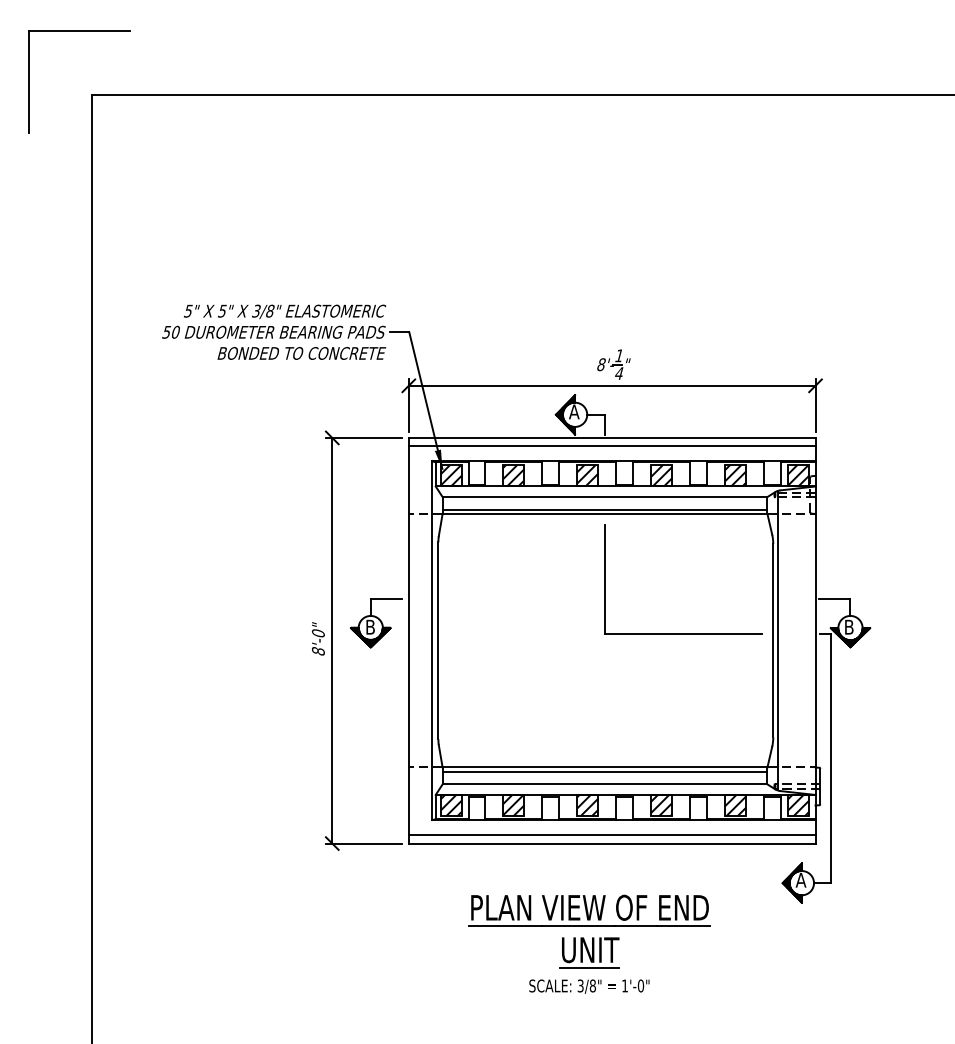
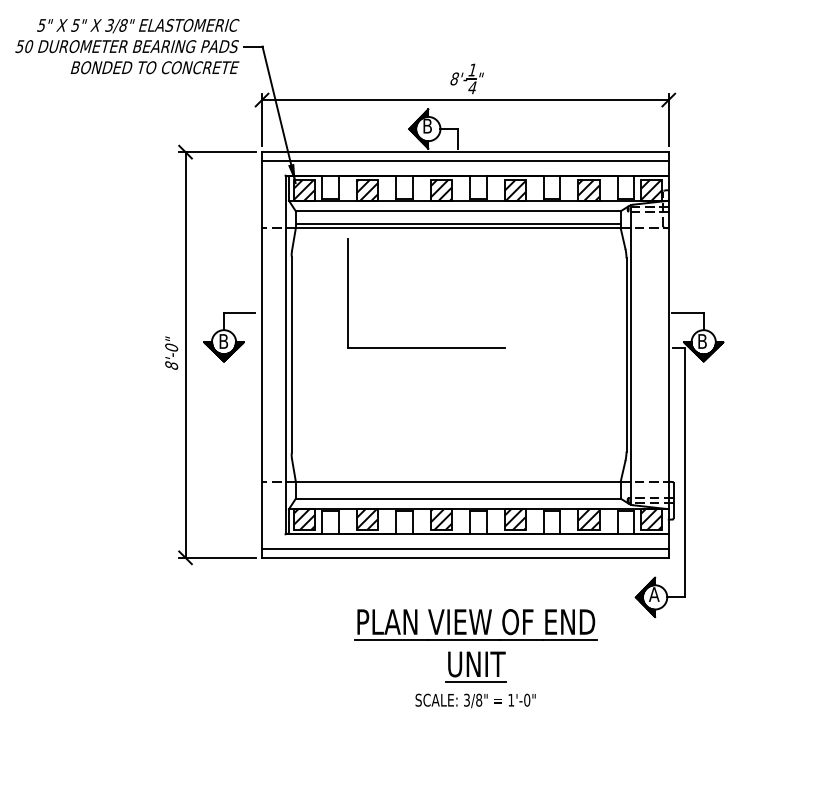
text: (574, 411) -> (427, 125), A -> B
part: (683, 633) -> (426, 347), moved
line: (604, 771) -> (457, 485), removed
part: (589, 943) -> (475, 657), moved

